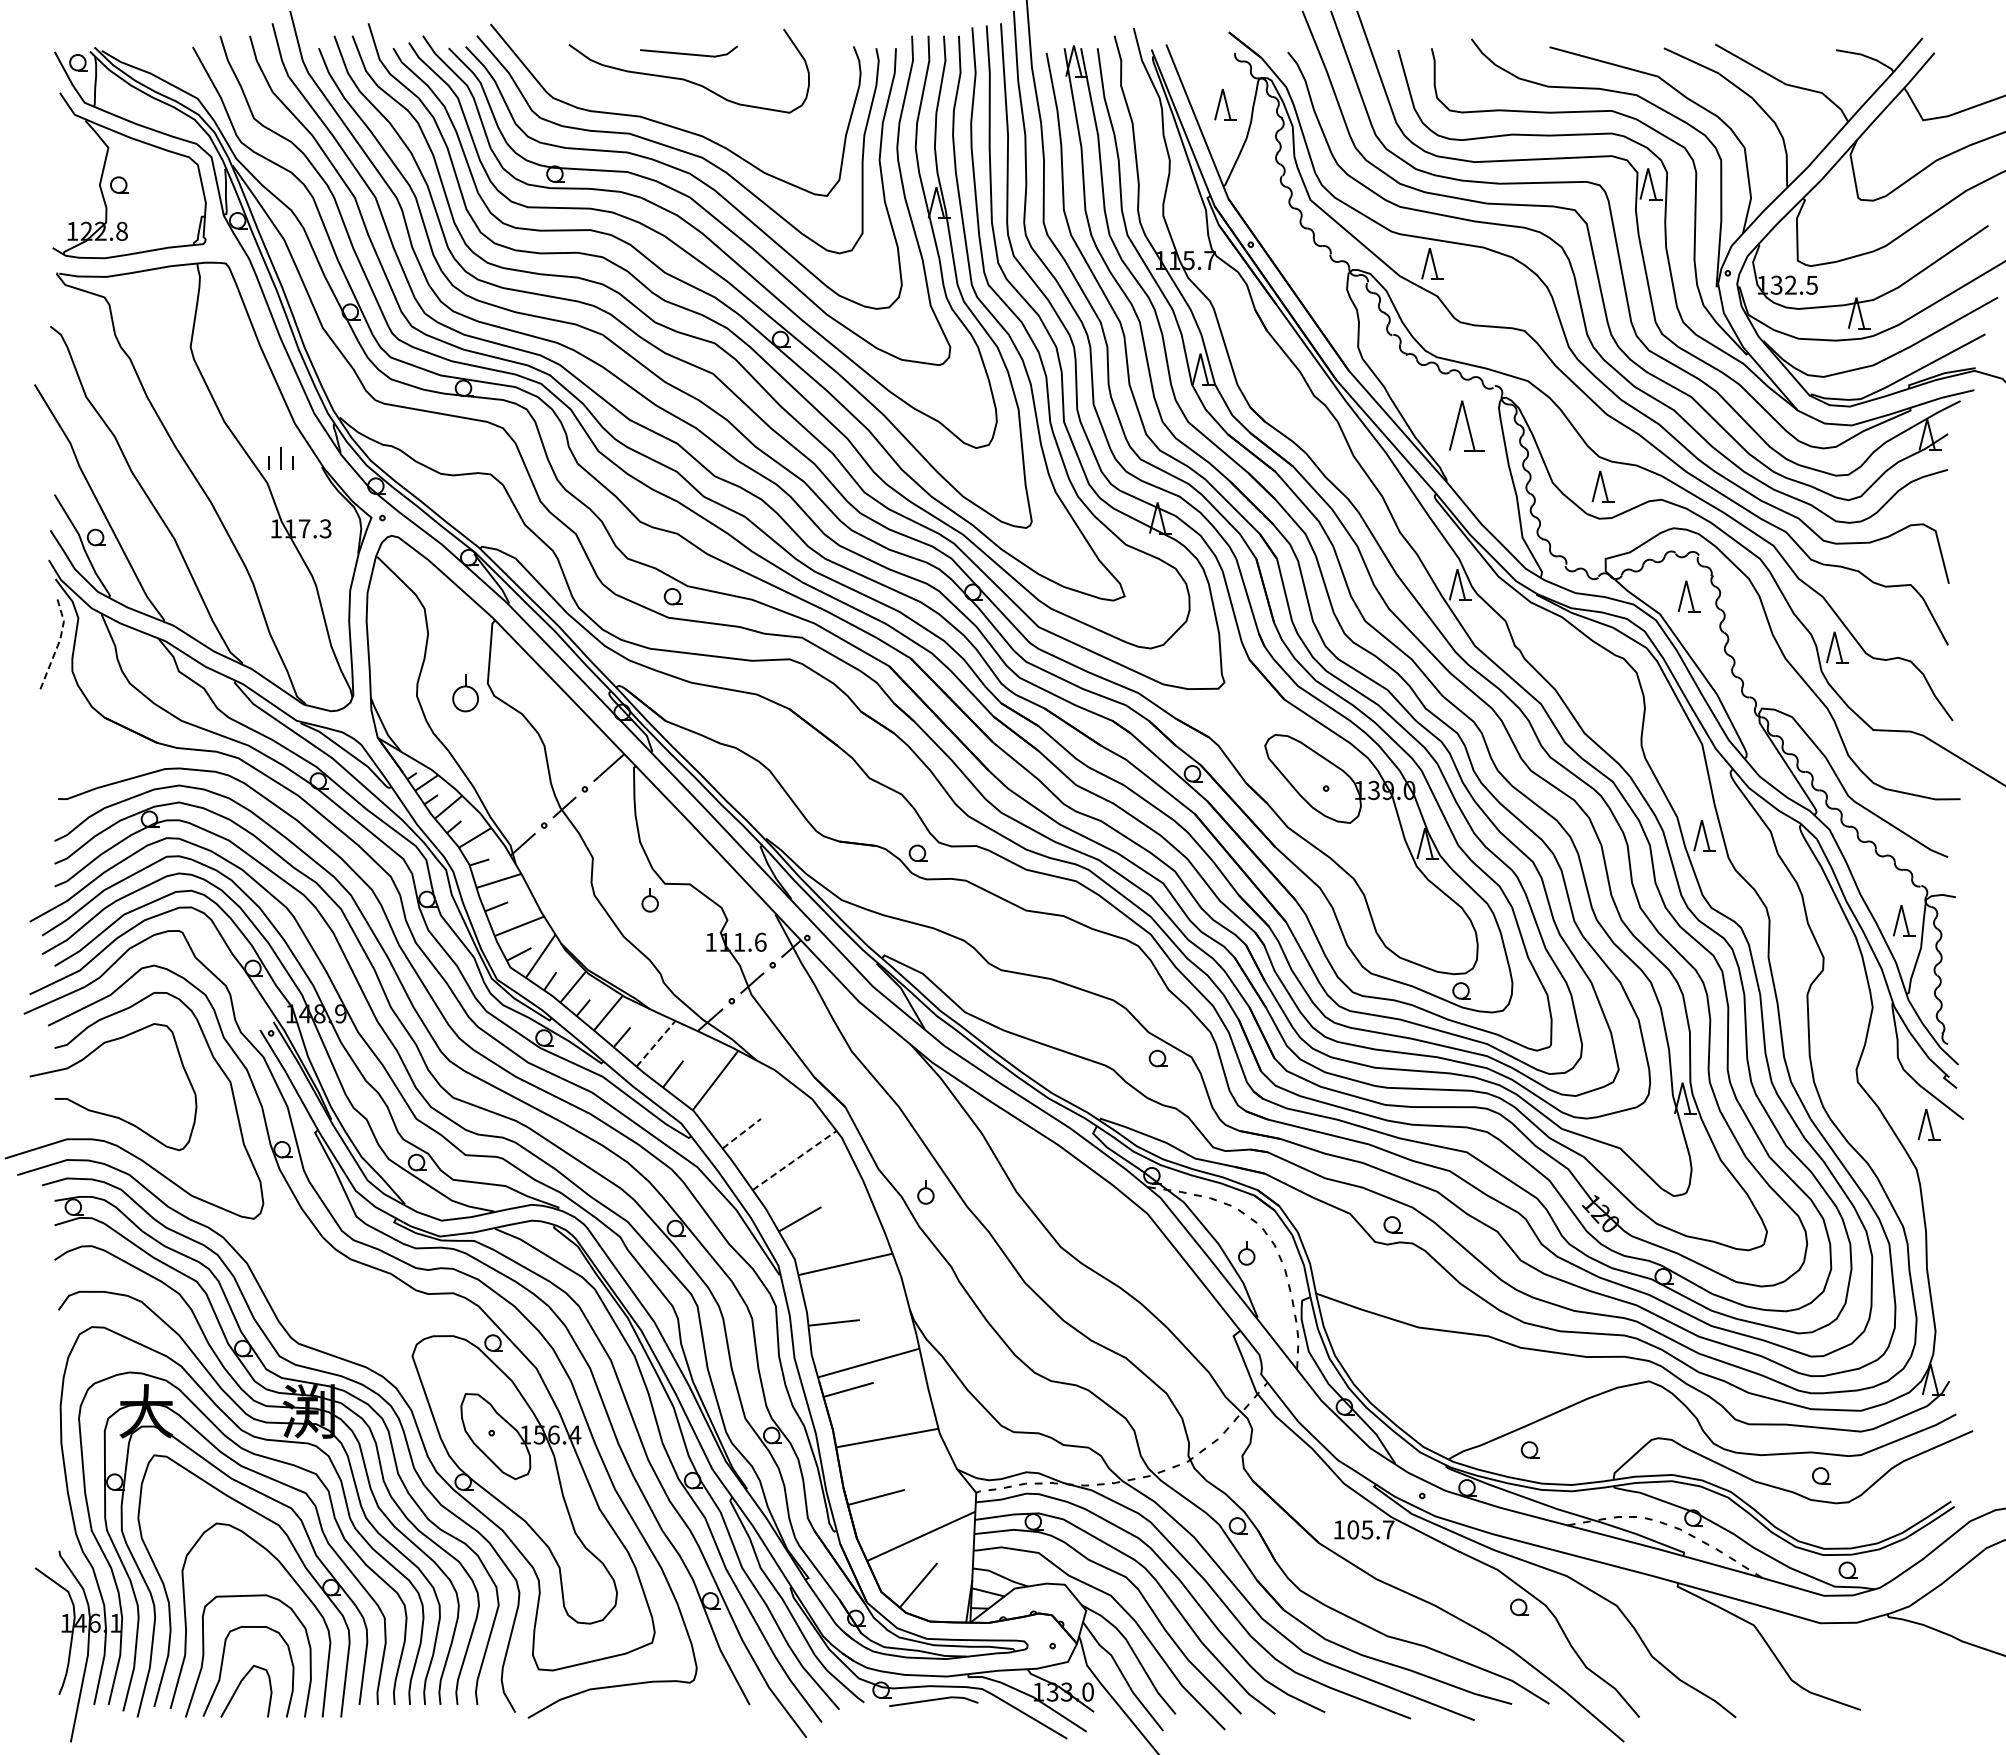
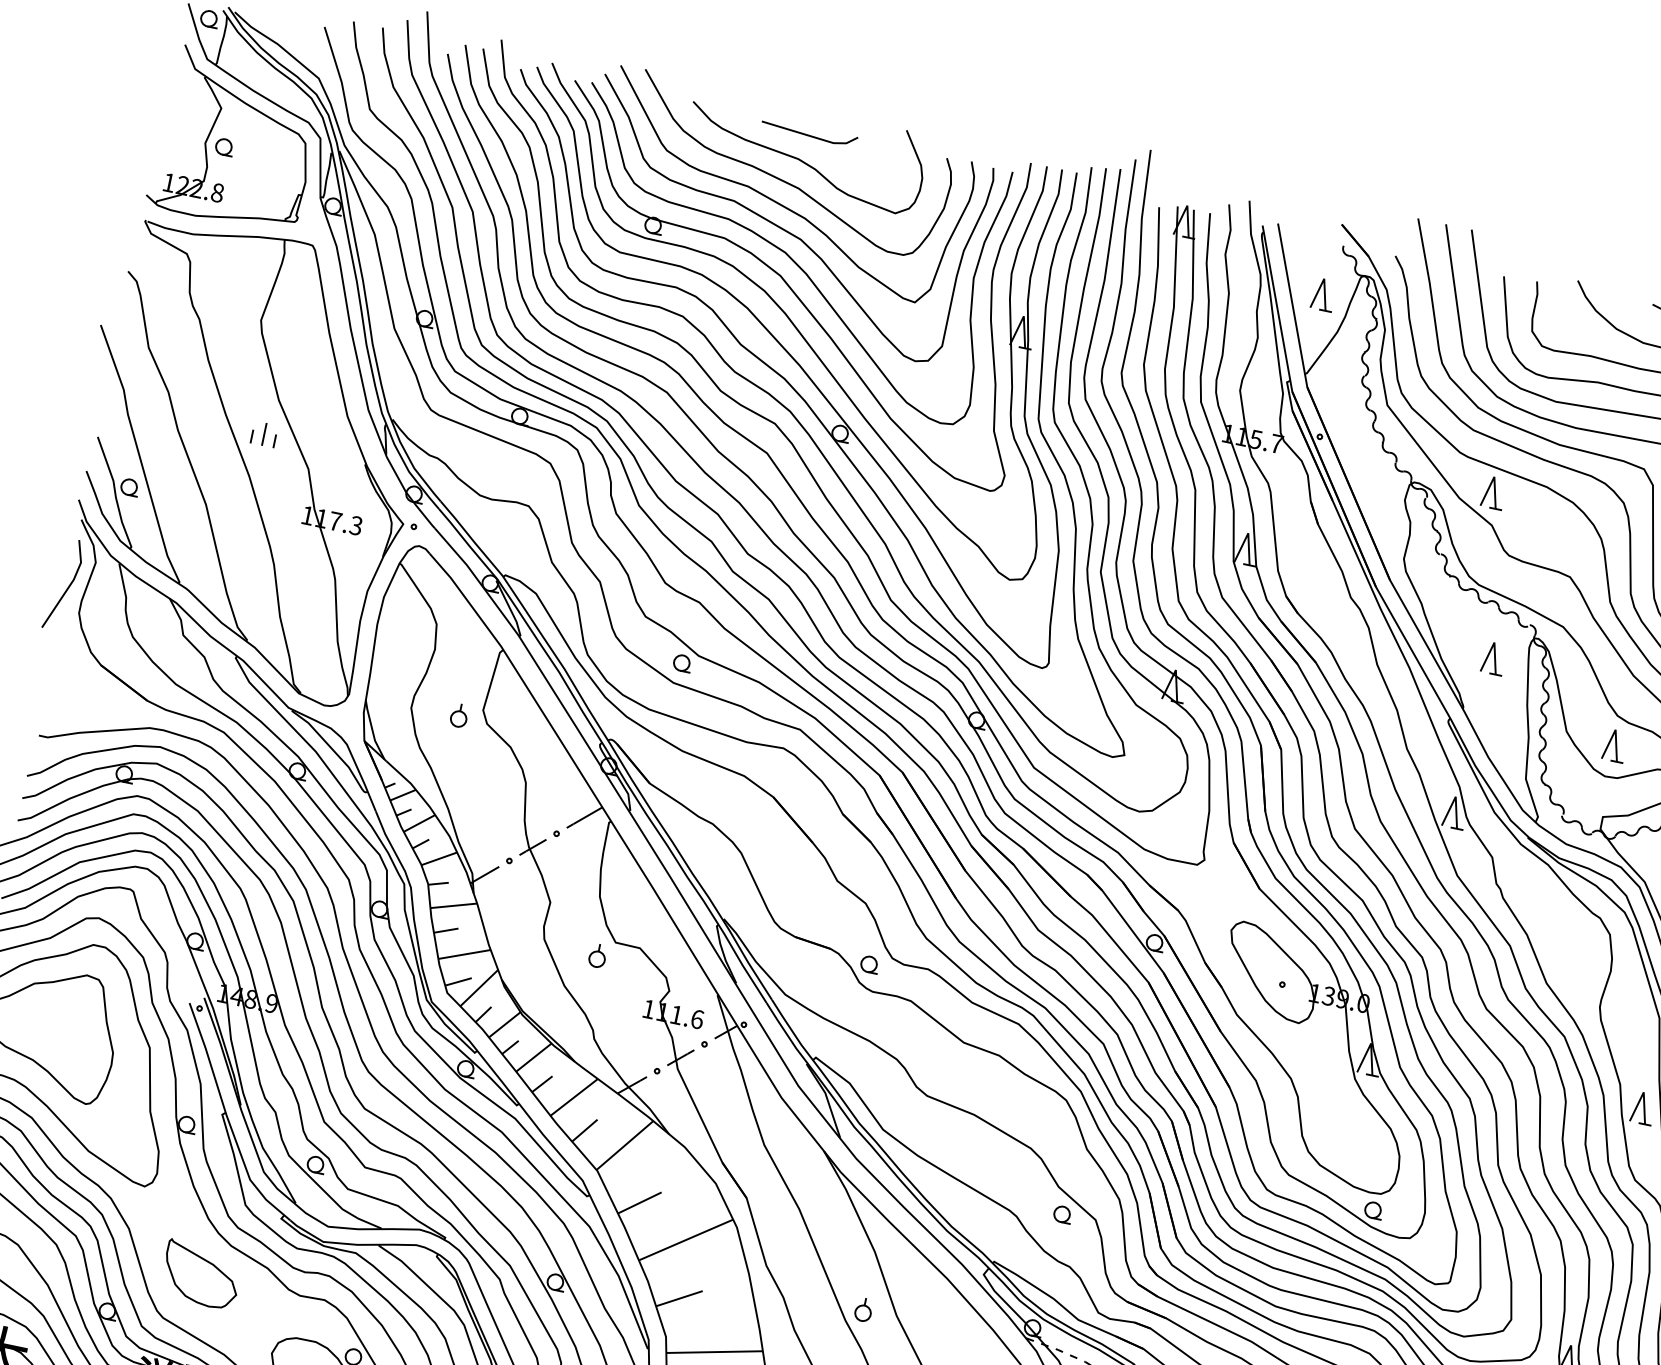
curve: (671, 102) -> (781, 179), added
part: (1466, 426) -> (1493, 658), size x0.62
part: (280, 458) -> (263, 434), moved
line: (57, 645) -> (69, 585), dashed -> solid
part: (465, 693) -> (459, 715), size x0.62
line: (656, 1043) -> (574, 1097), dashed -> solid
line: (742, 1133) -> (640, 1202), dashed -> solid
line: (795, 1160) -> (686, 1240), dashed -> solid
part: (925, 1192) -> (863, 1309), moved
part: (327, 1293) -> (201, 1274), added

